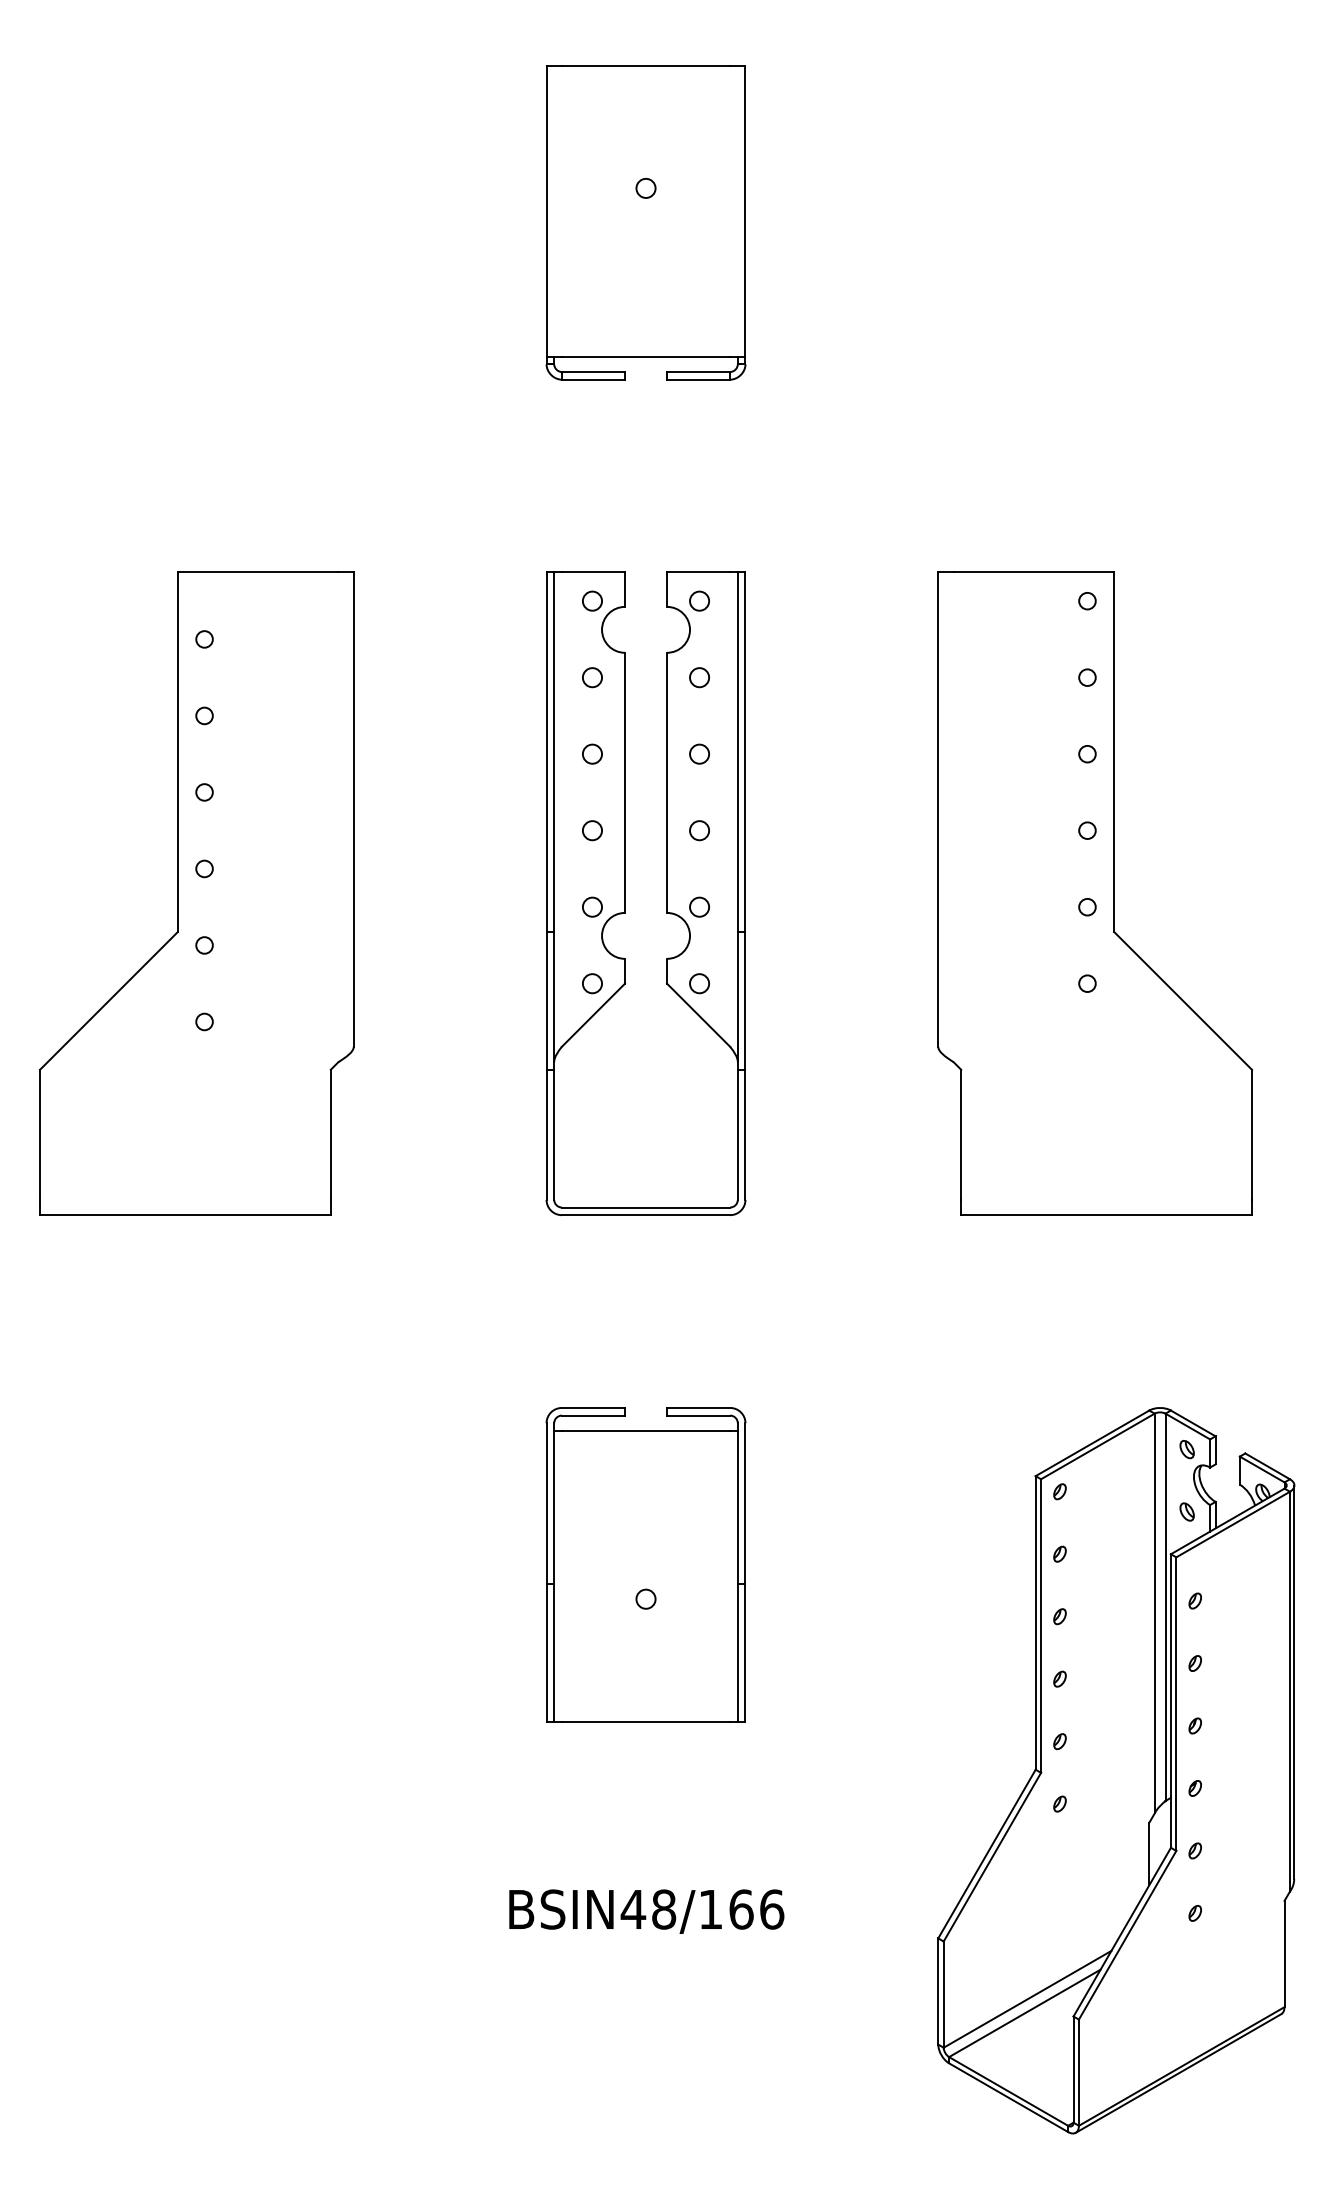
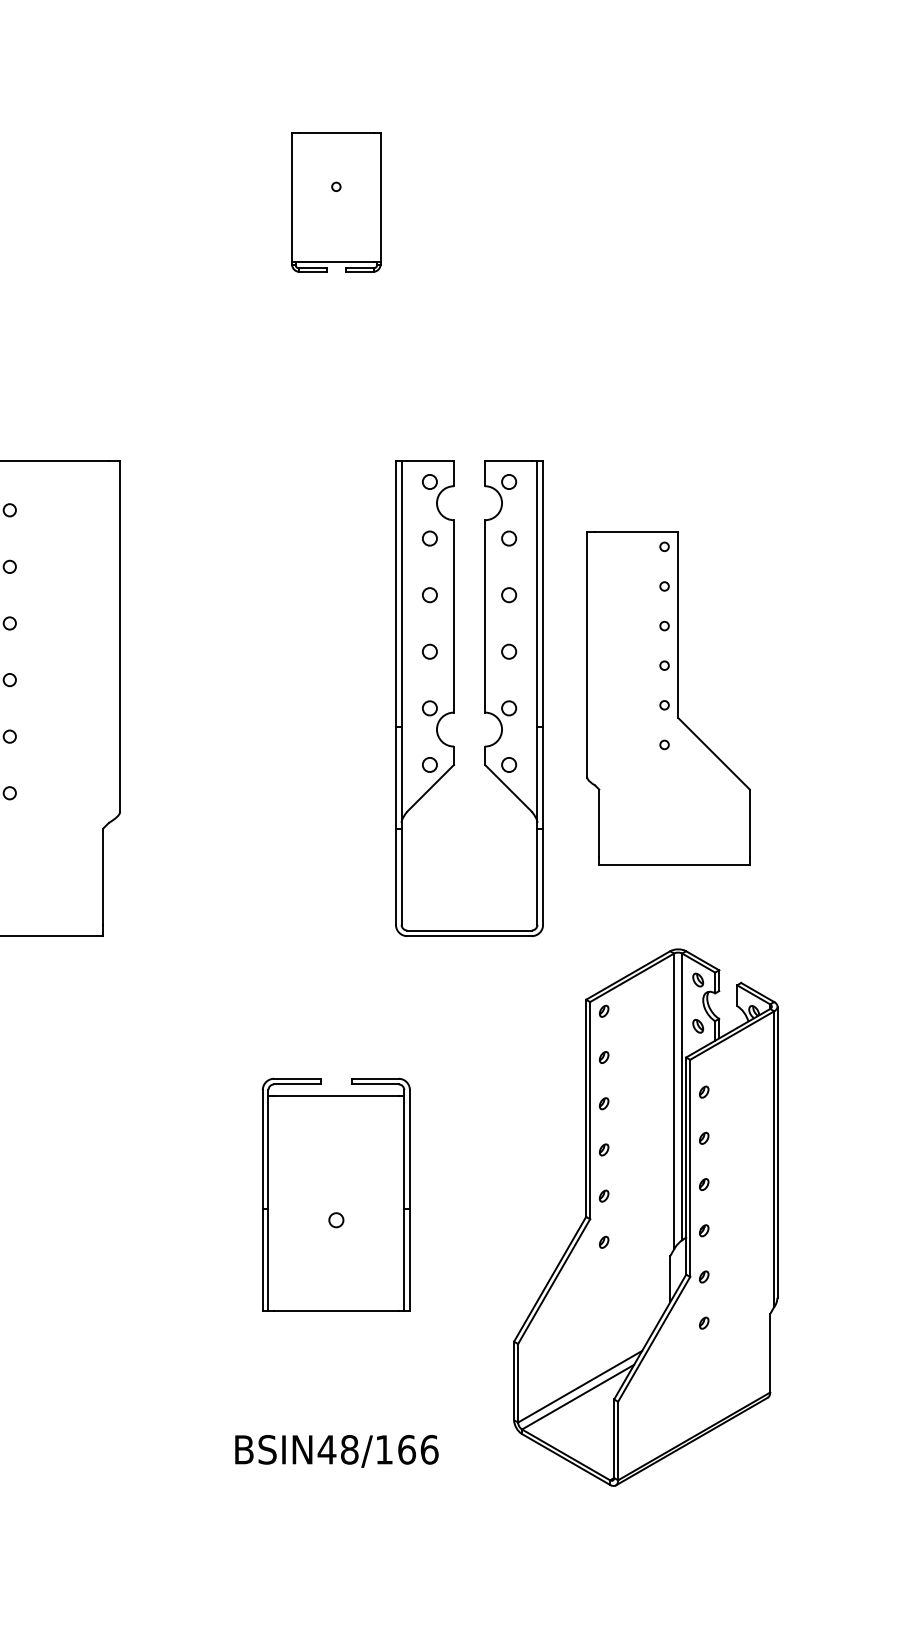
part: (645, 222) -> (335, 201), size x0.6
part: (625, 893) -> (454, 698), moved
part: (1094, 893) -> (668, 698), size x0.7
part: (1116, 1770) -> (645, 1217), moved

